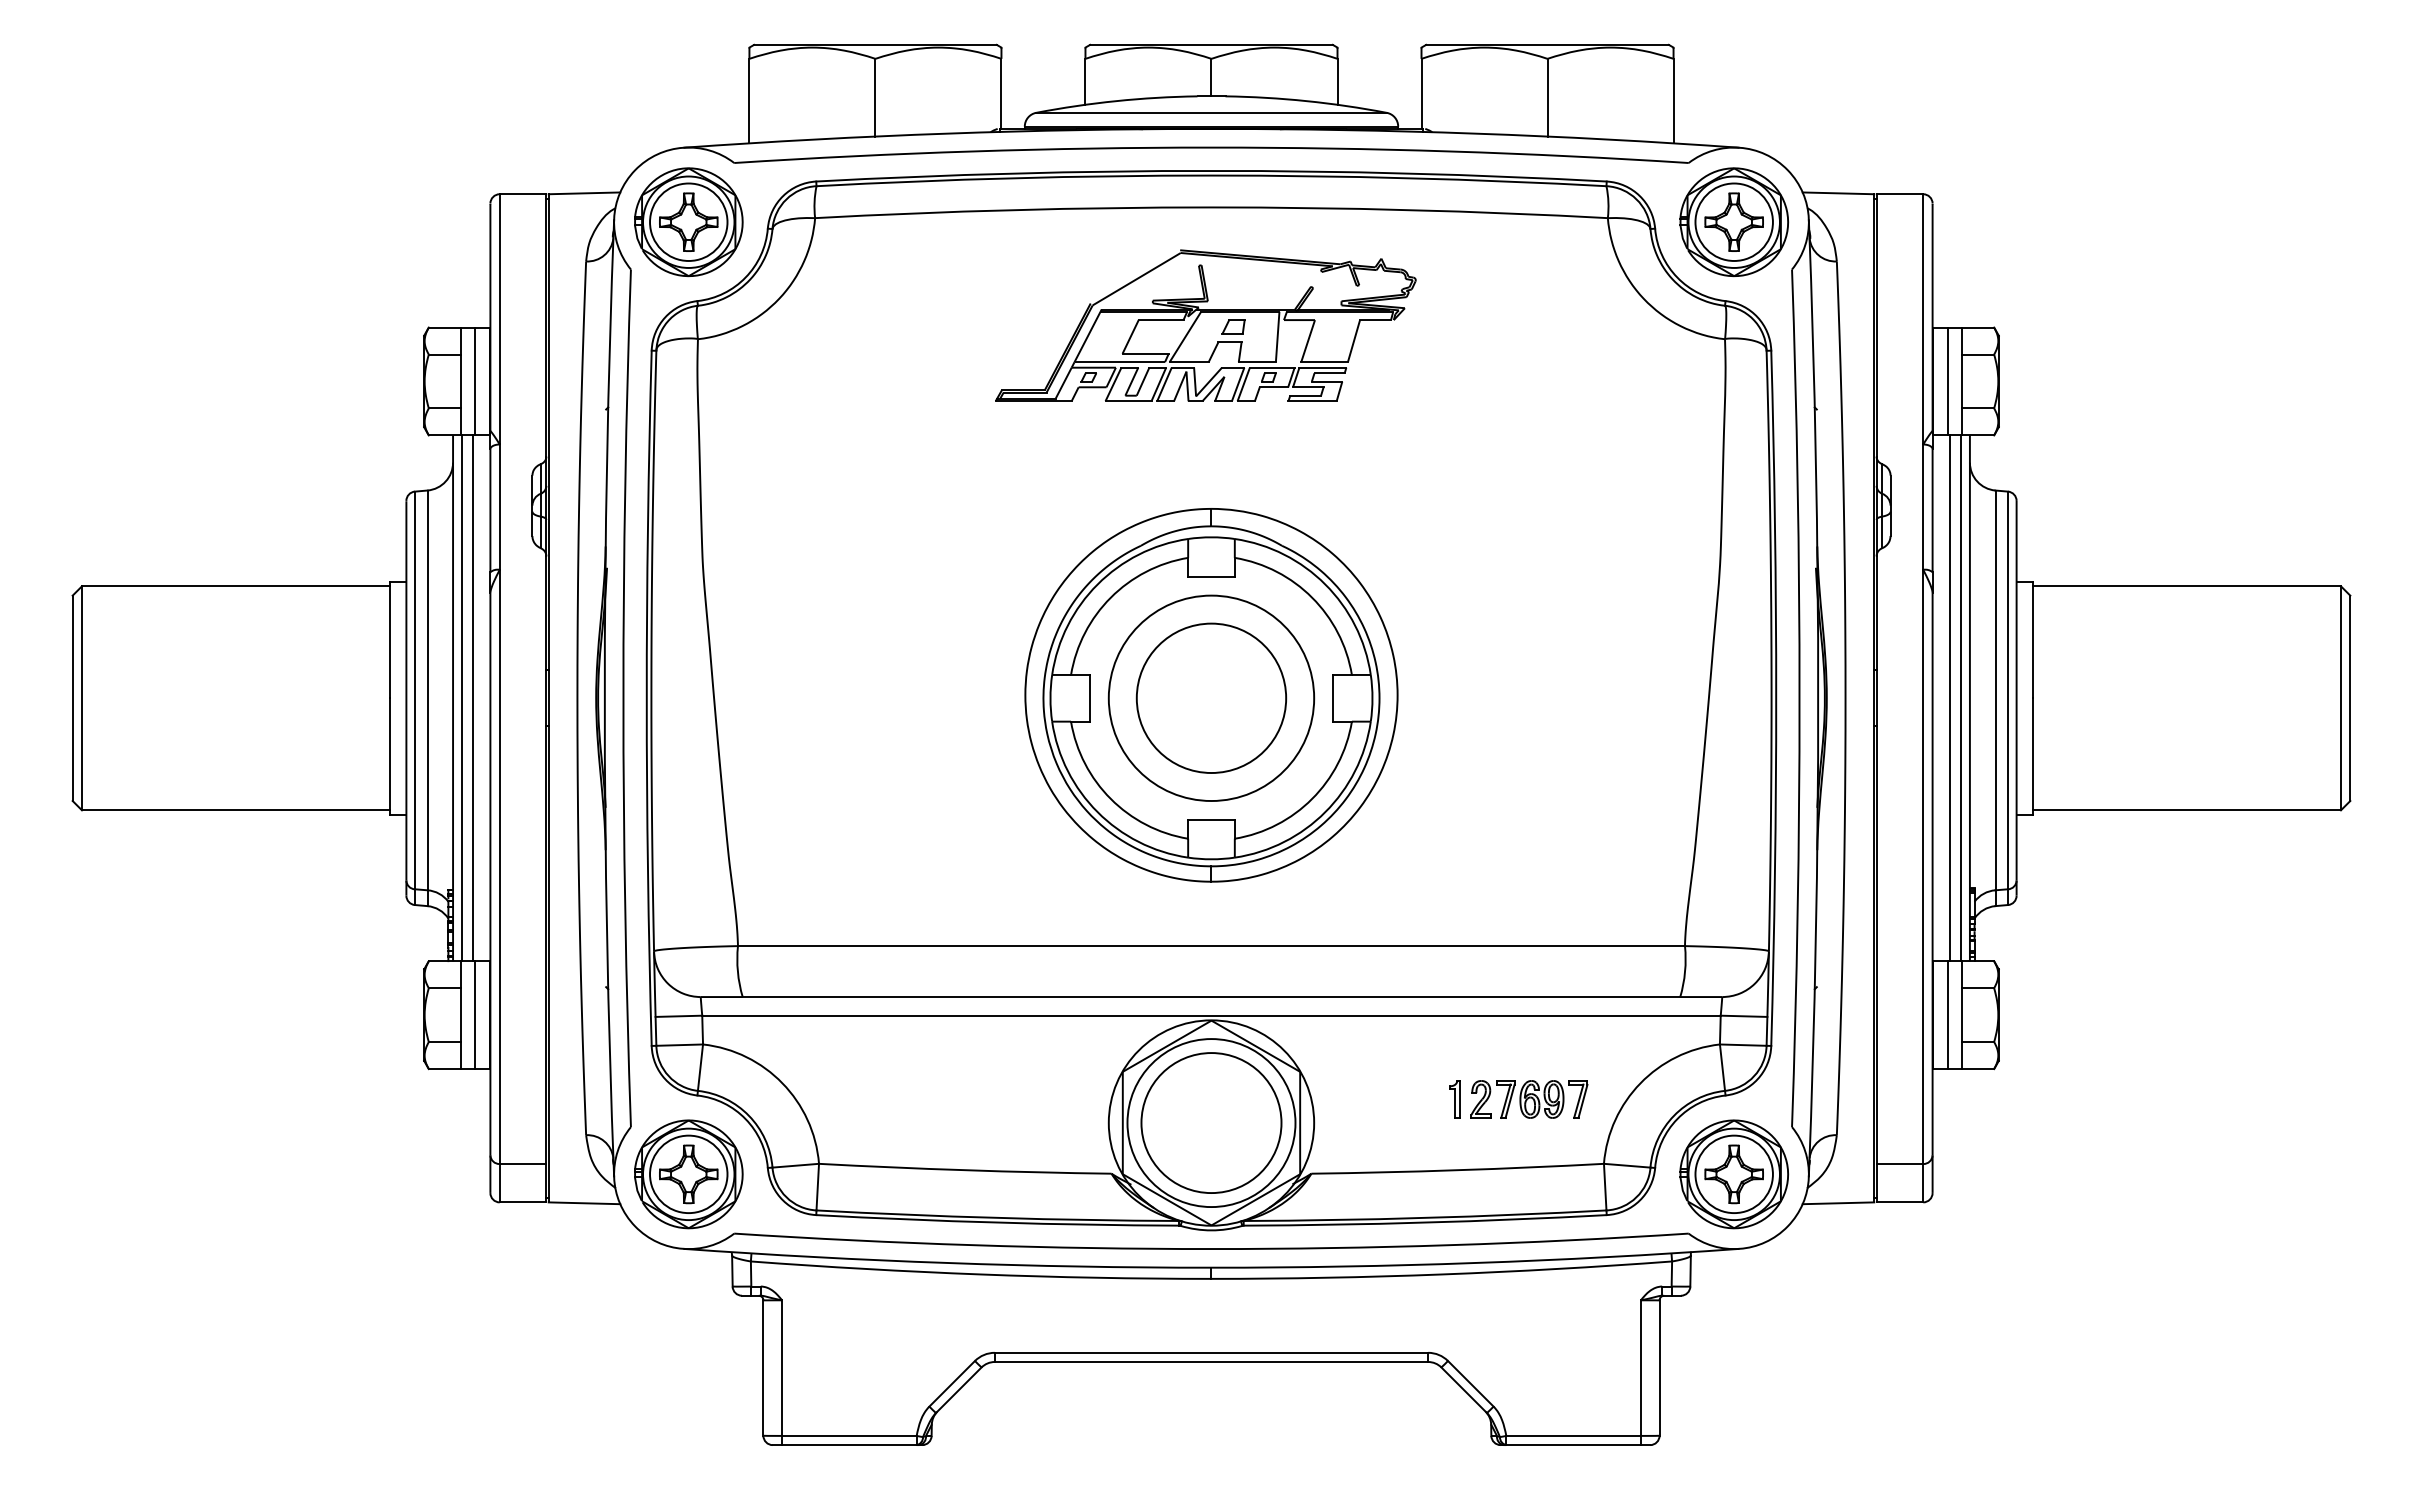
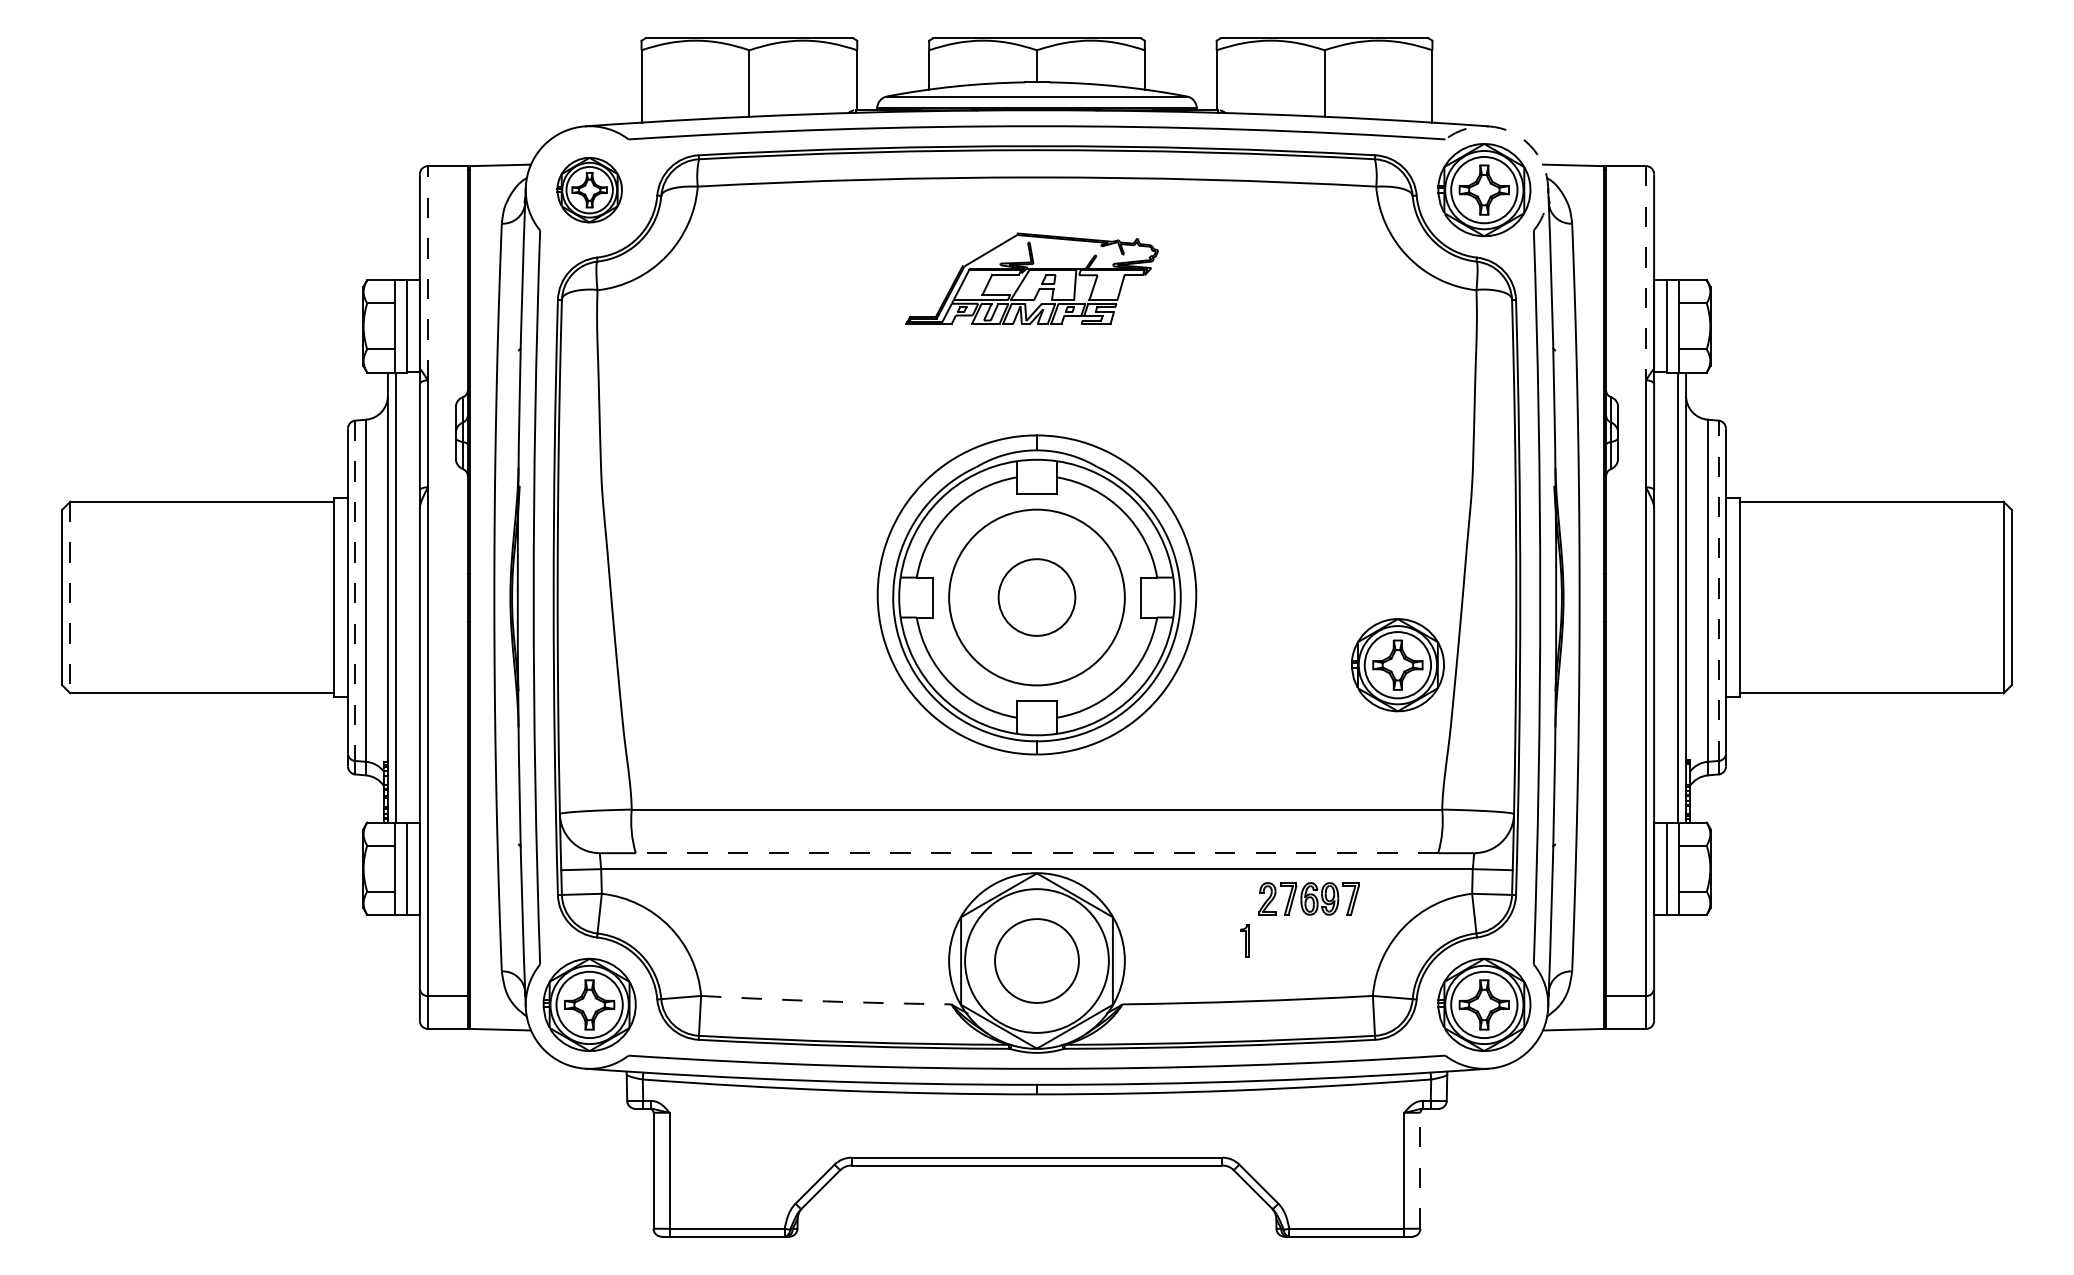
arc: (1787, 170) -> (1529, 145), solid -> dashed
part: (688, 222) -> (589, 190), size x0.7
line: (499, 318) -> (427, 272), solid -> dashed
line: (1923, 319) -> (1646, 273), solid -> dashed
part: (1205, 325) -> (1031, 278), size x0.7
line: (414, 690) -> (354, 590), solid -> dashed
line: (2008, 690) -> (1719, 590), solid -> dashed
line: (82, 698) -> (70, 597), solid -> dashed
line: (472, 698) -> (404, 597), removed
circle: (1211, 698) -> (1037, 597), size x0.6
line: (1950, 698) -> (1669, 597), removed
part: (1632, 777) -> (1397, 665), added
line: (1211, 997) -> (1037, 853), solid -> dashed
part: (1529, 1099) -> (1309, 898), moved
circle: (1211, 1122) -> (1037, 960), size x0.7
arc: (965, 1170) -> (826, 1001), solid -> dashed
line: (1659, 1368) -> (1420, 1171), solid -> dashed

